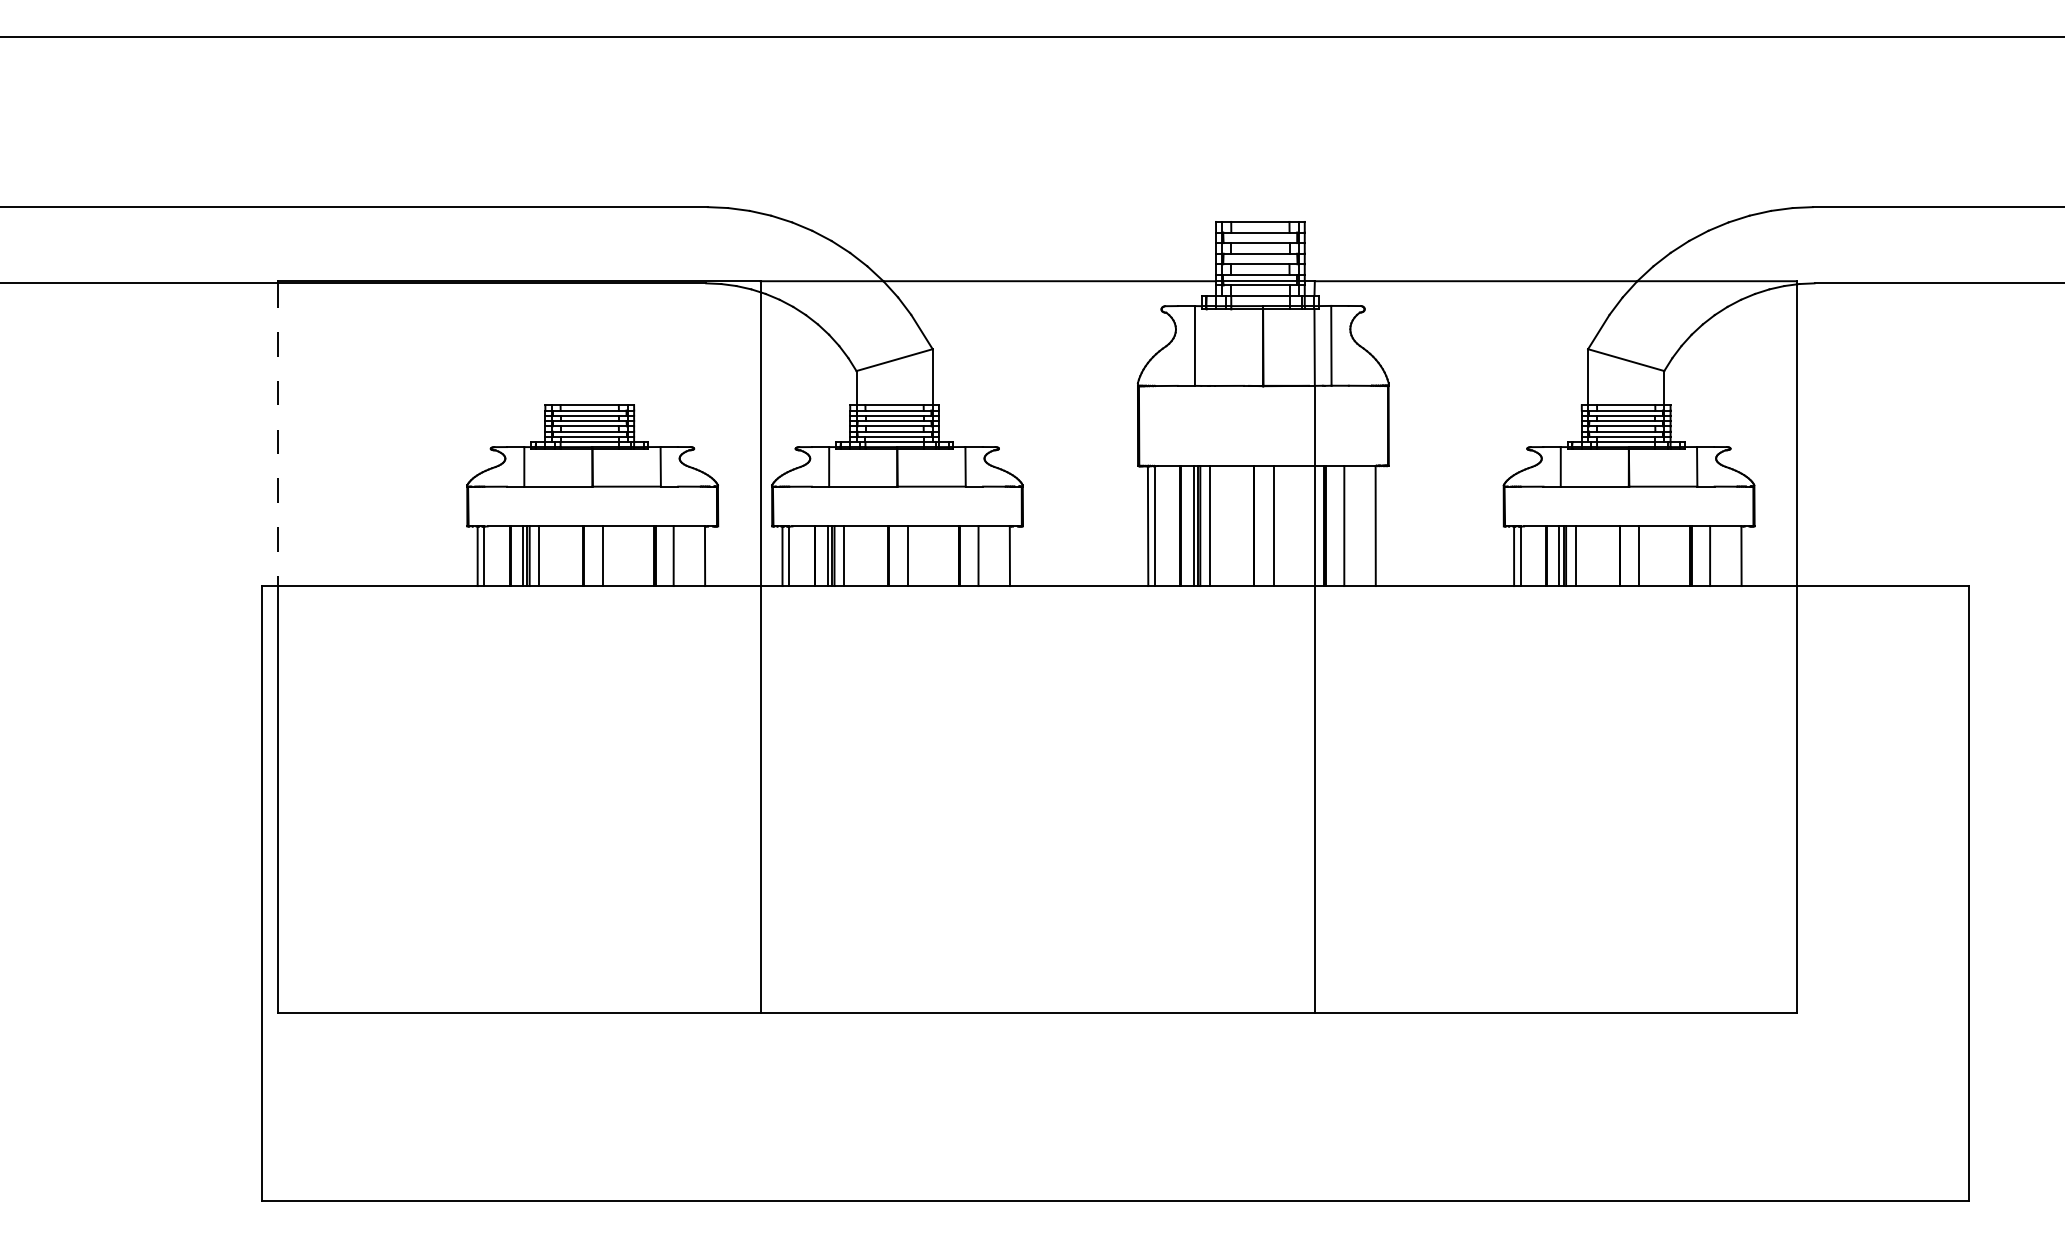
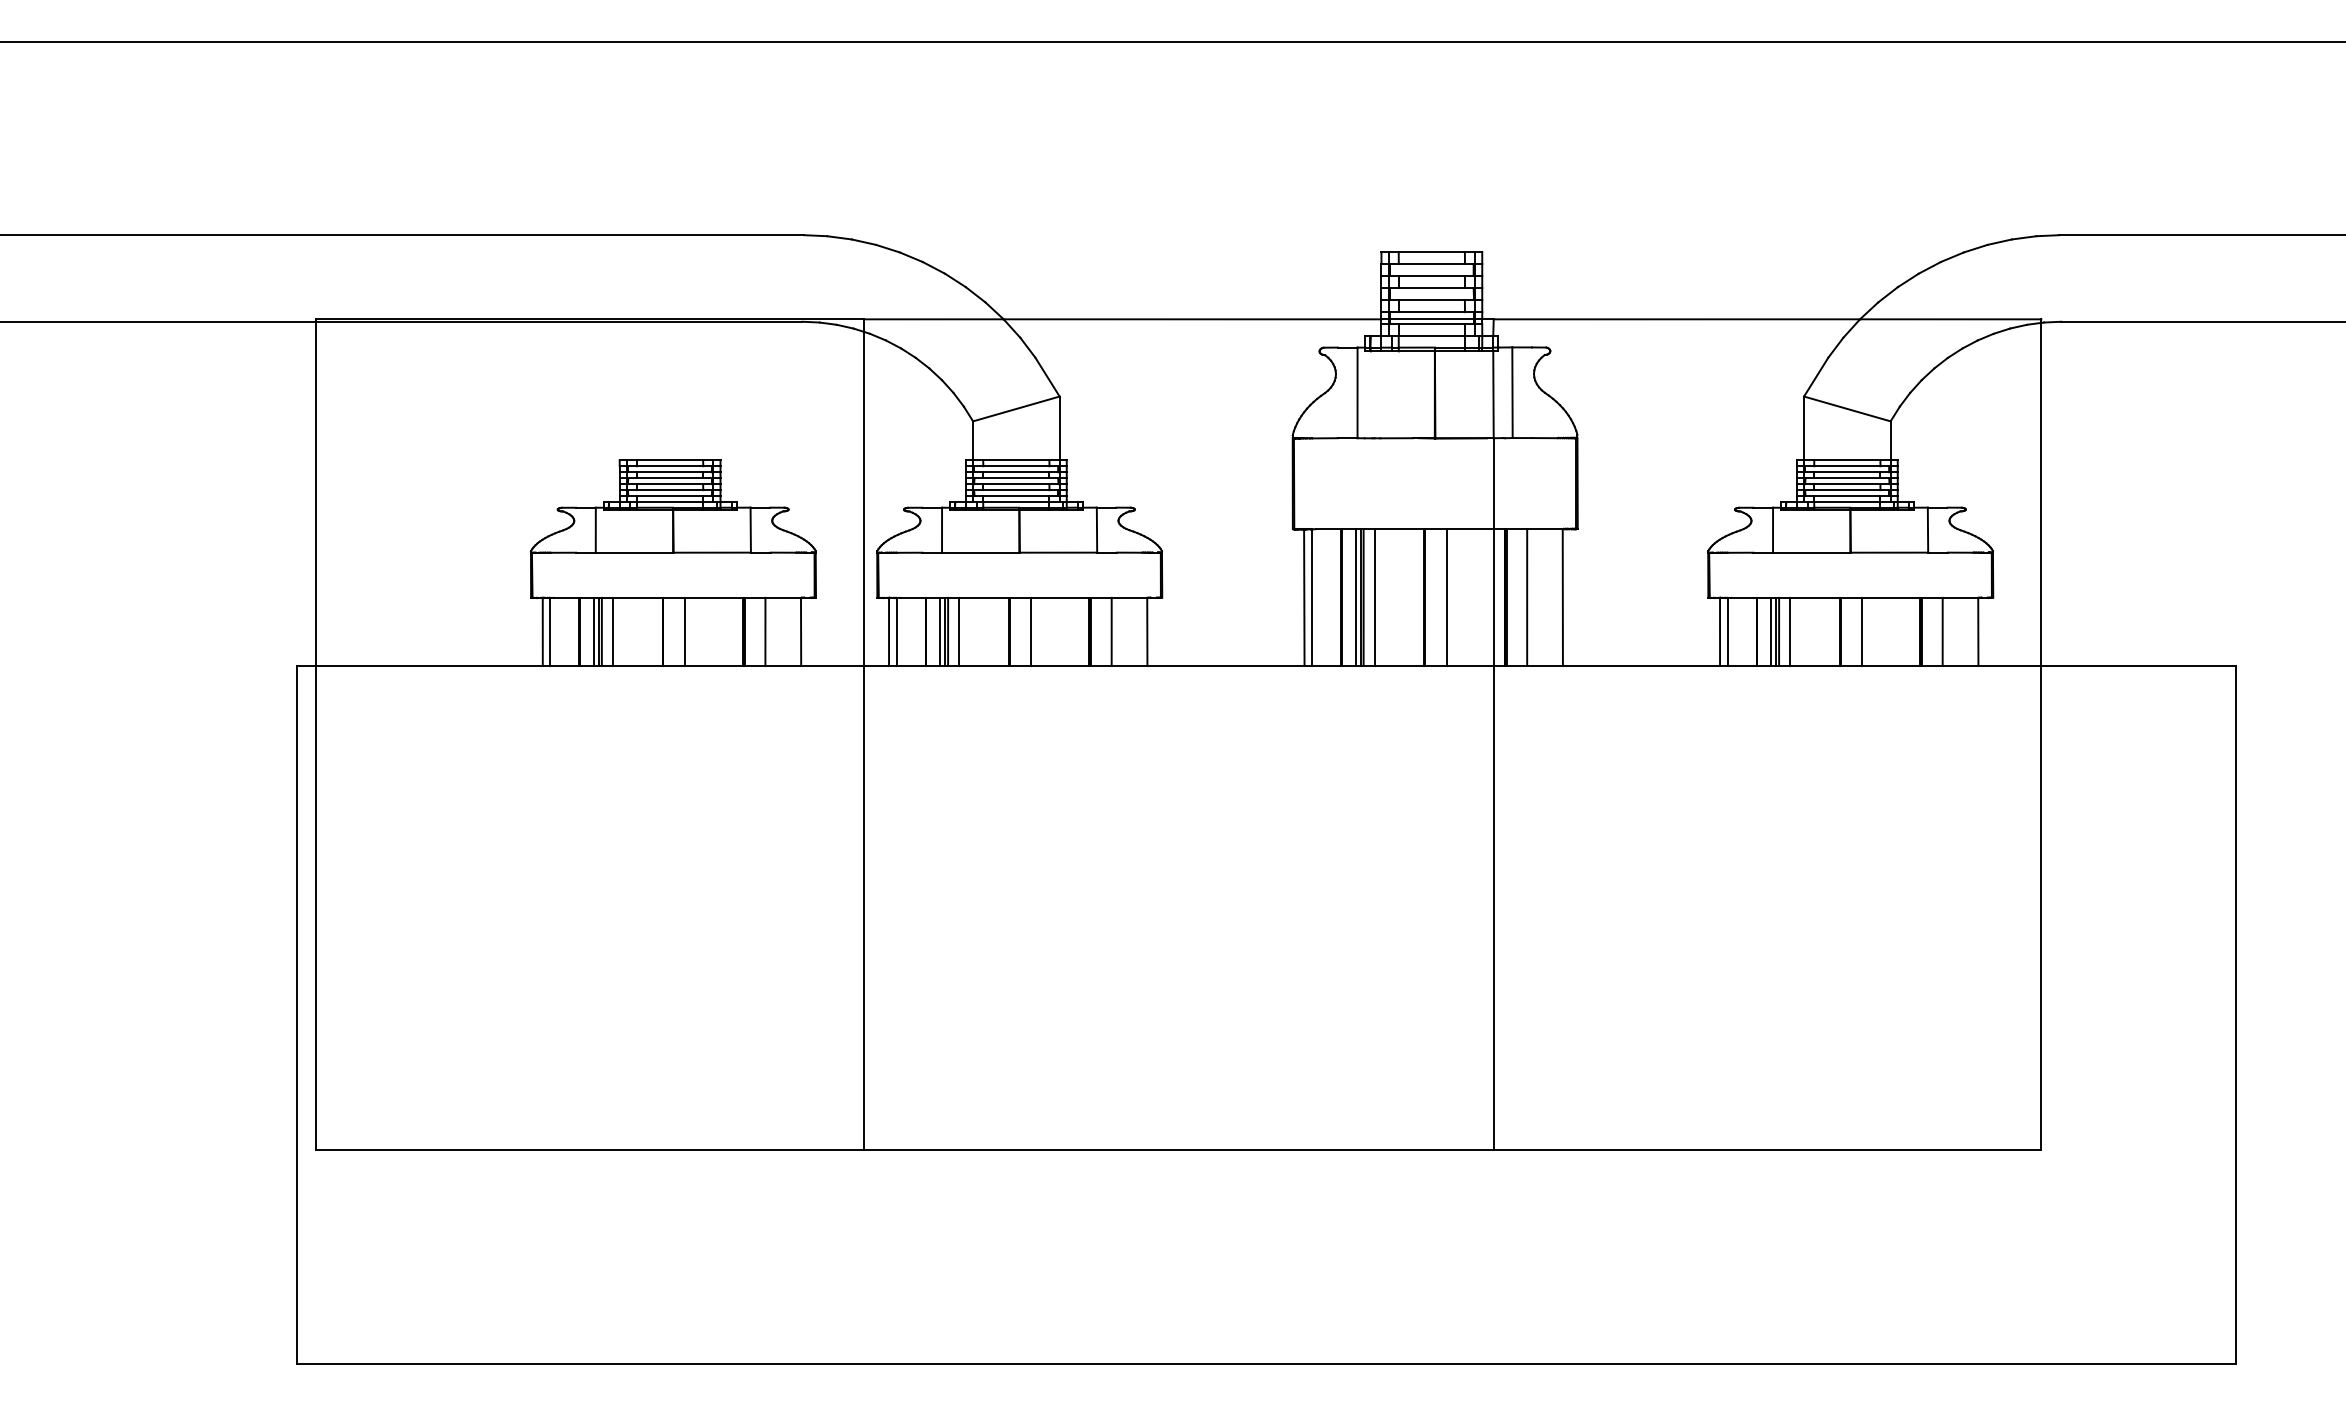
line: (278, 434) -> (316, 493), dashed -> solid

